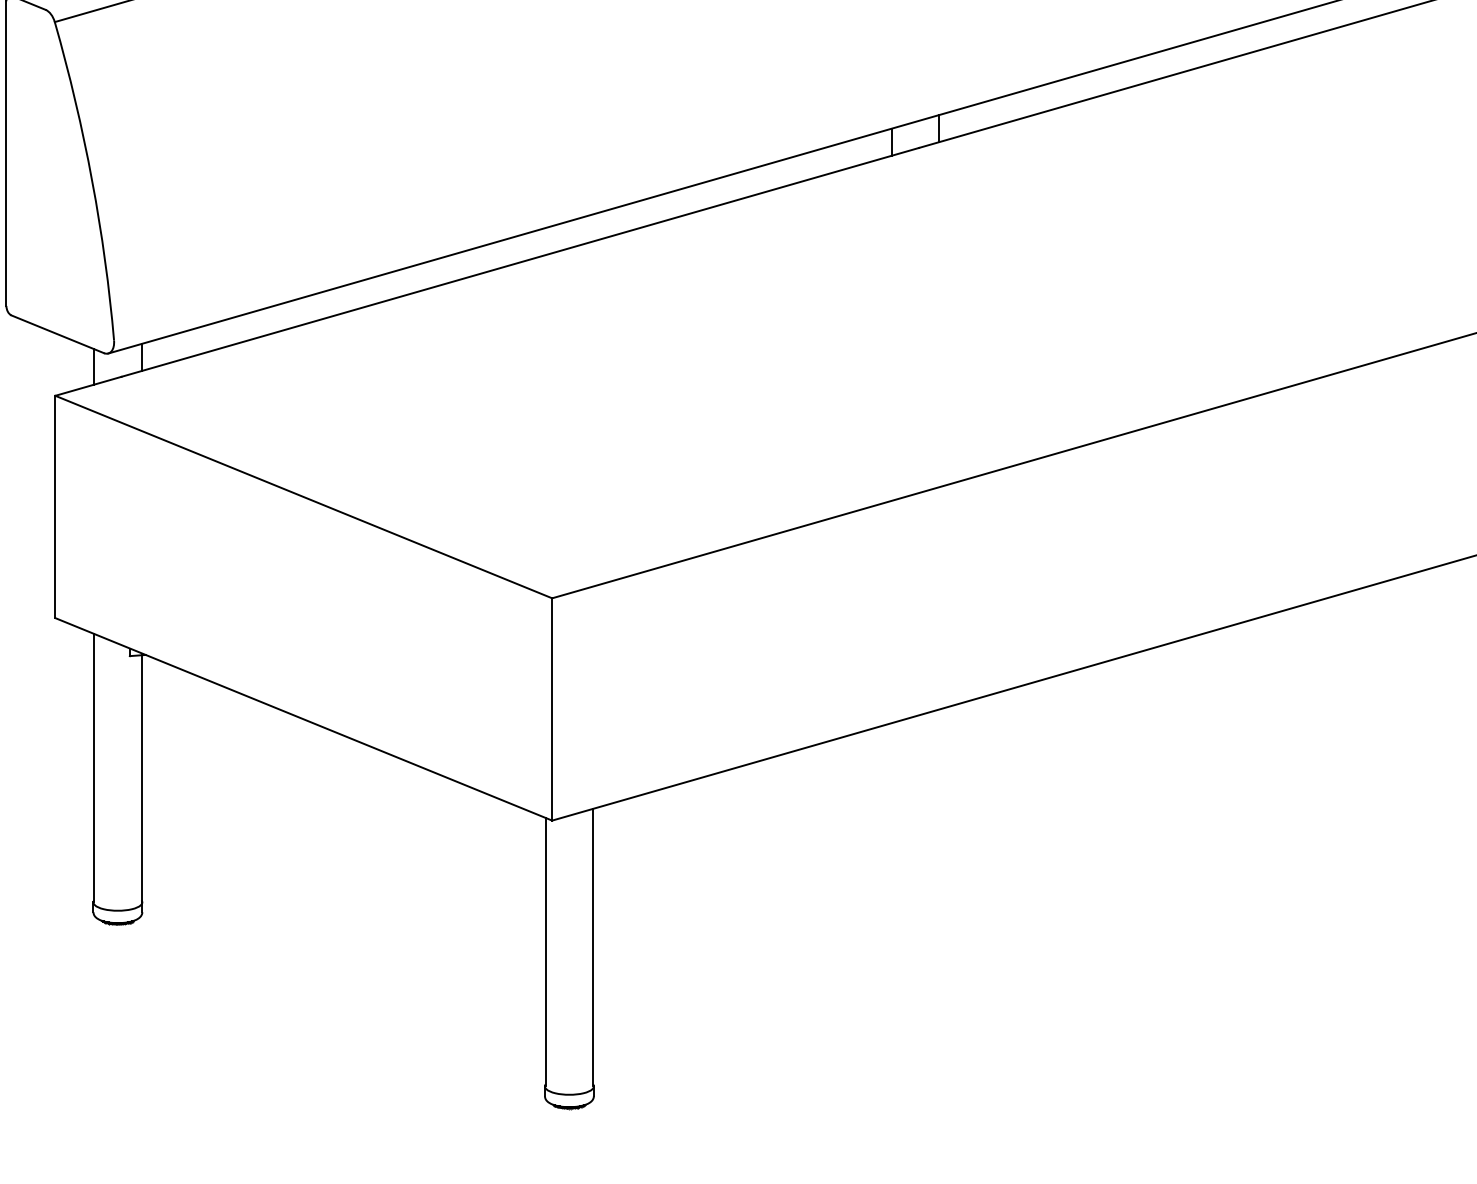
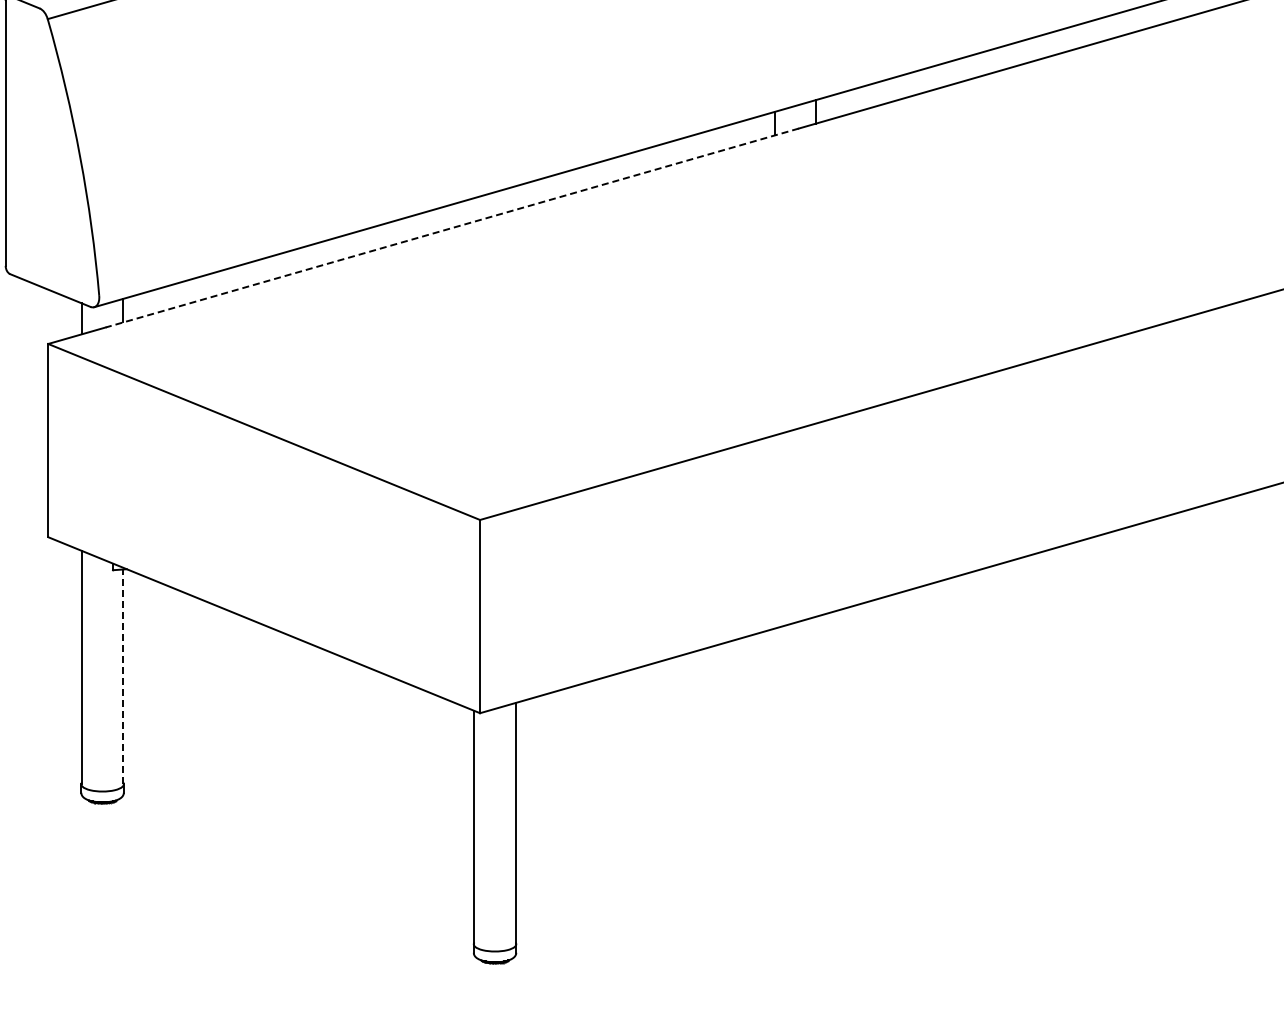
line: (520, 262) -> (452, 228), solid -> dashed
line: (141, 778) -> (123, 676), solid -> dashed

